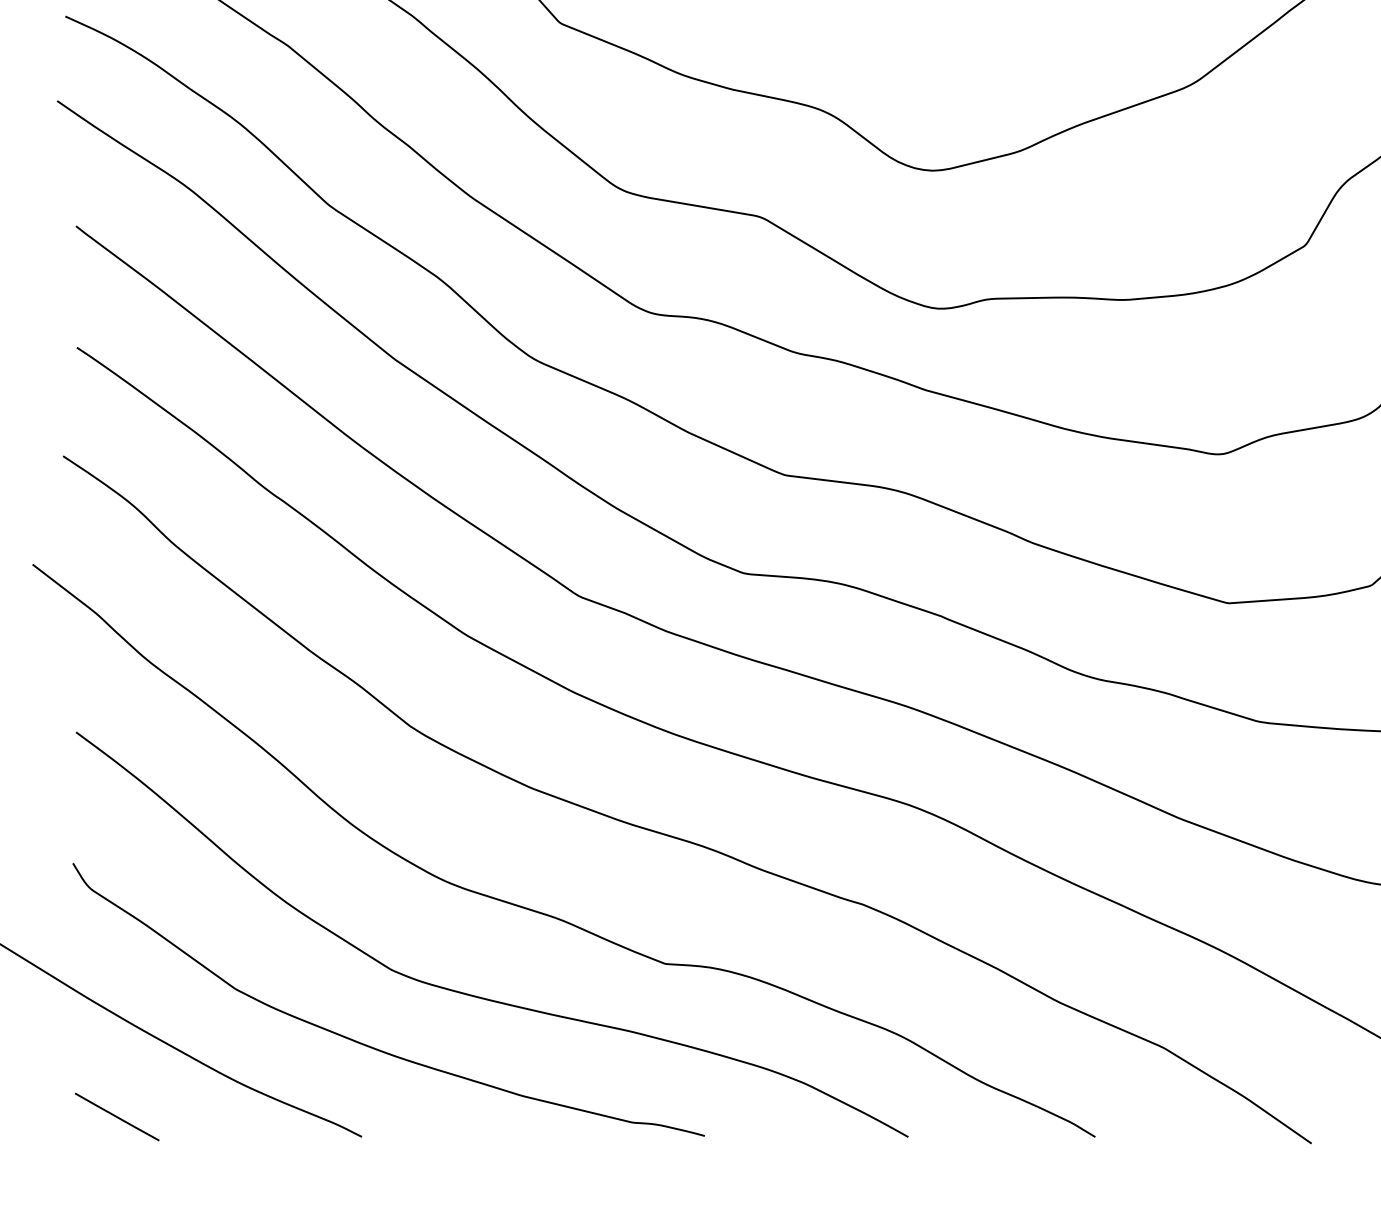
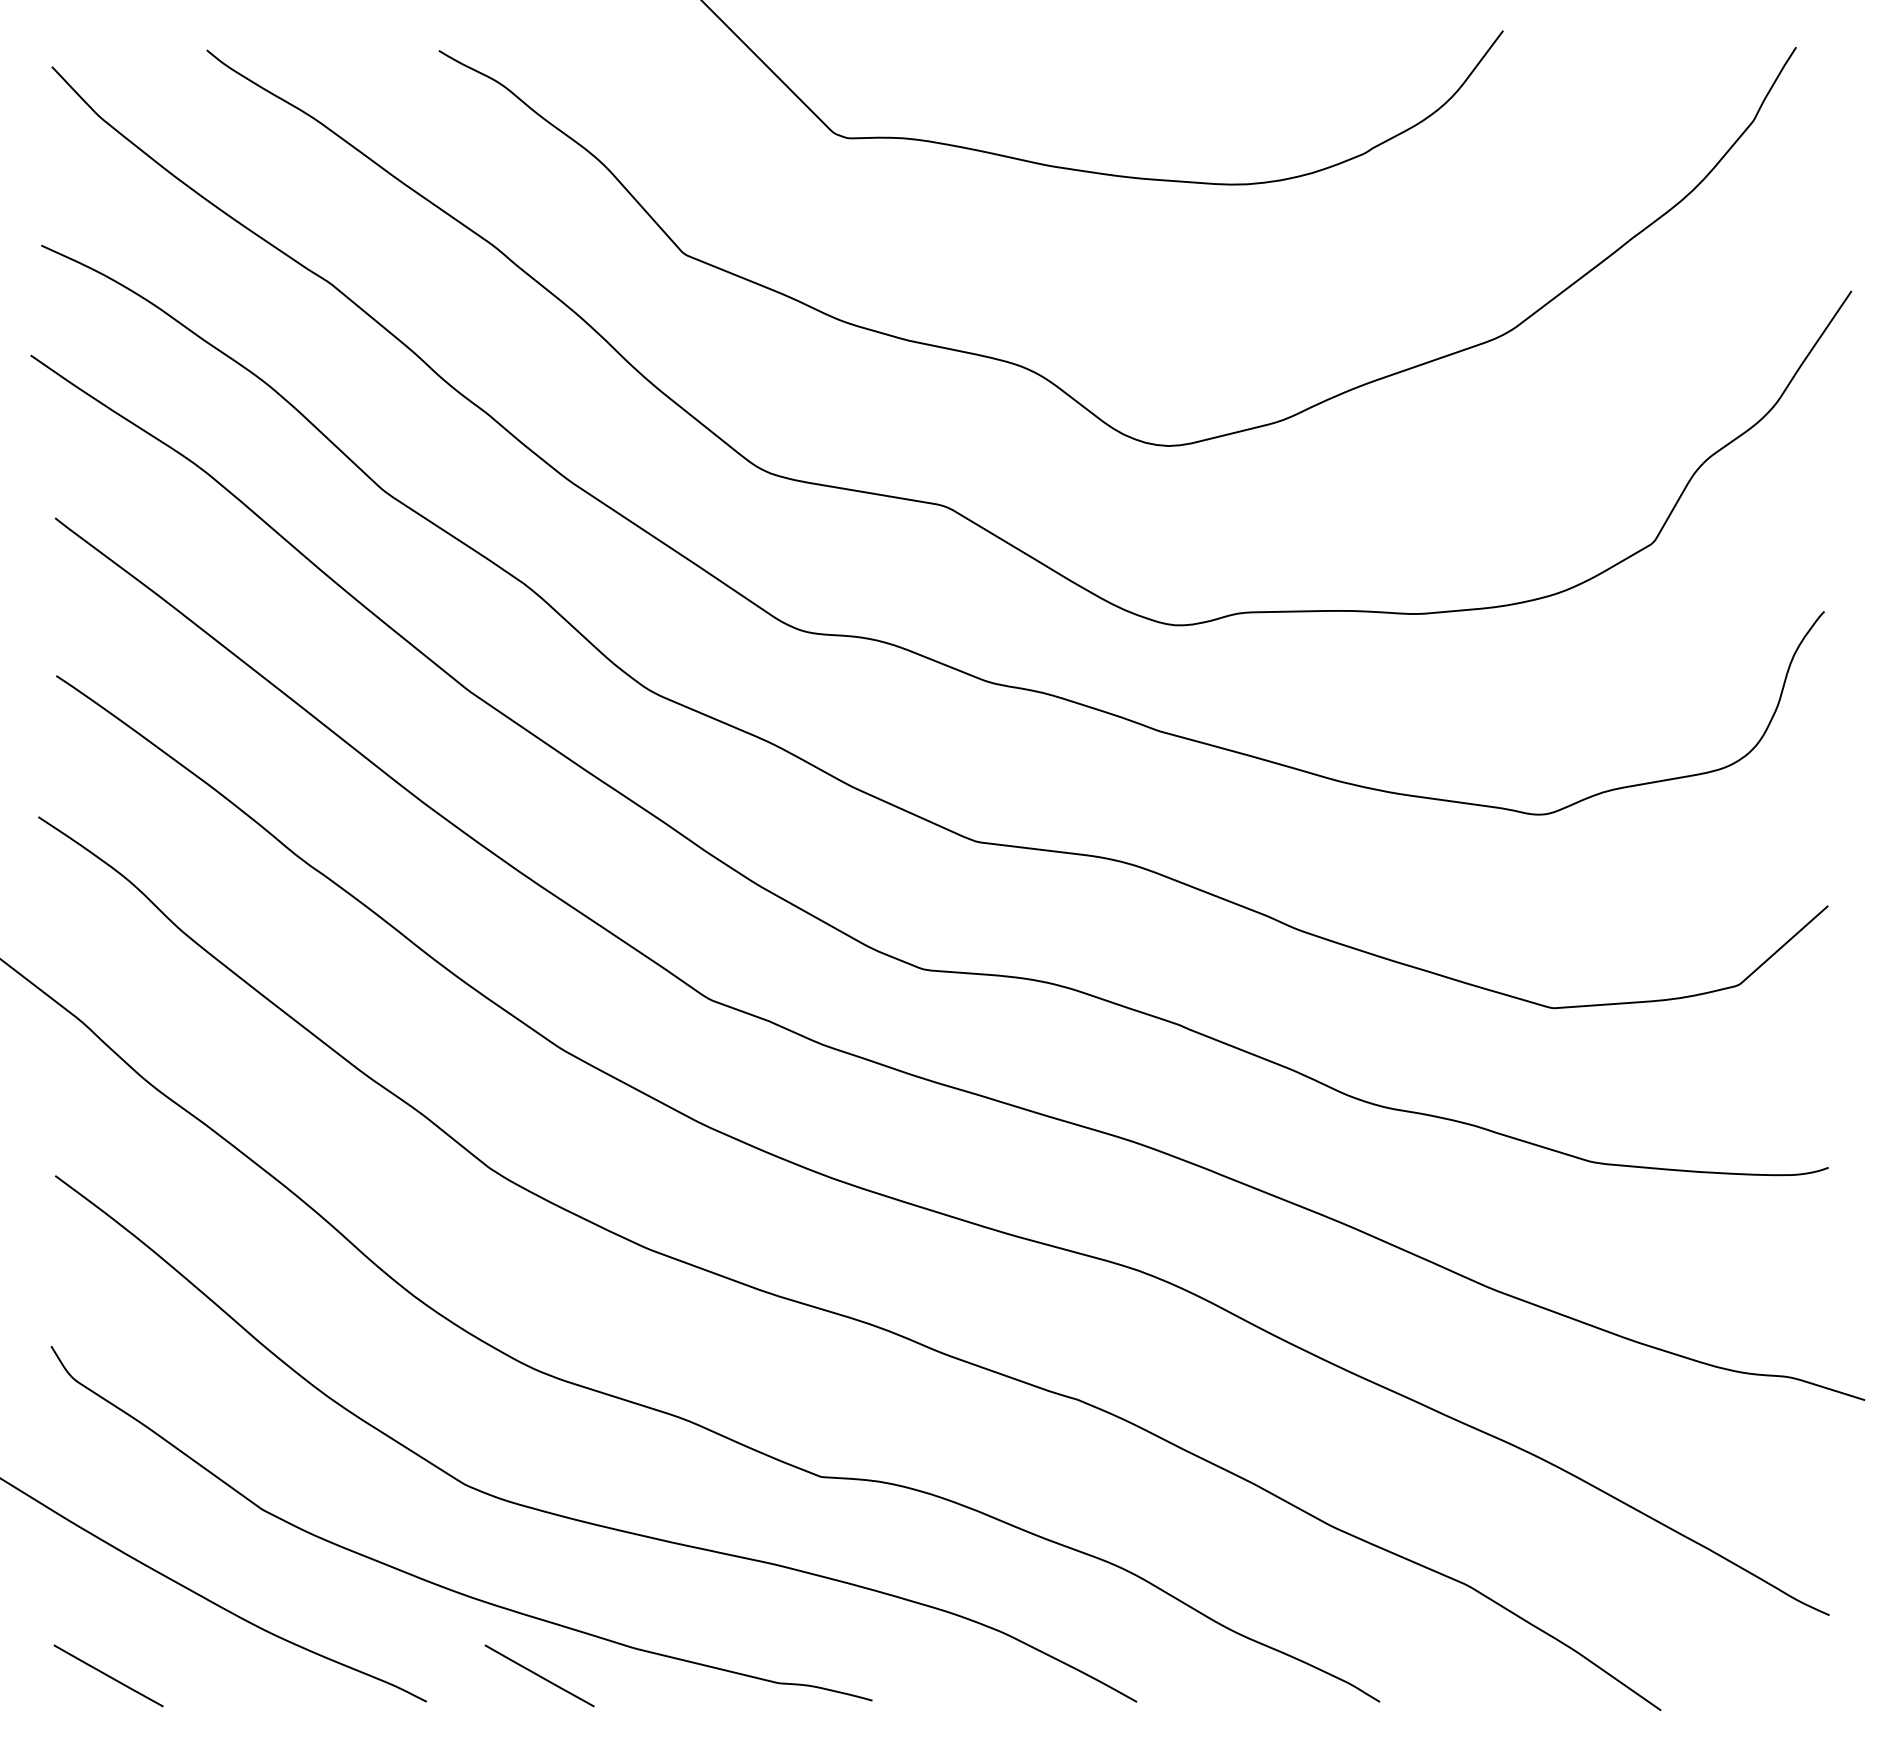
line: (448, 1116) -> (539, 1675), added

